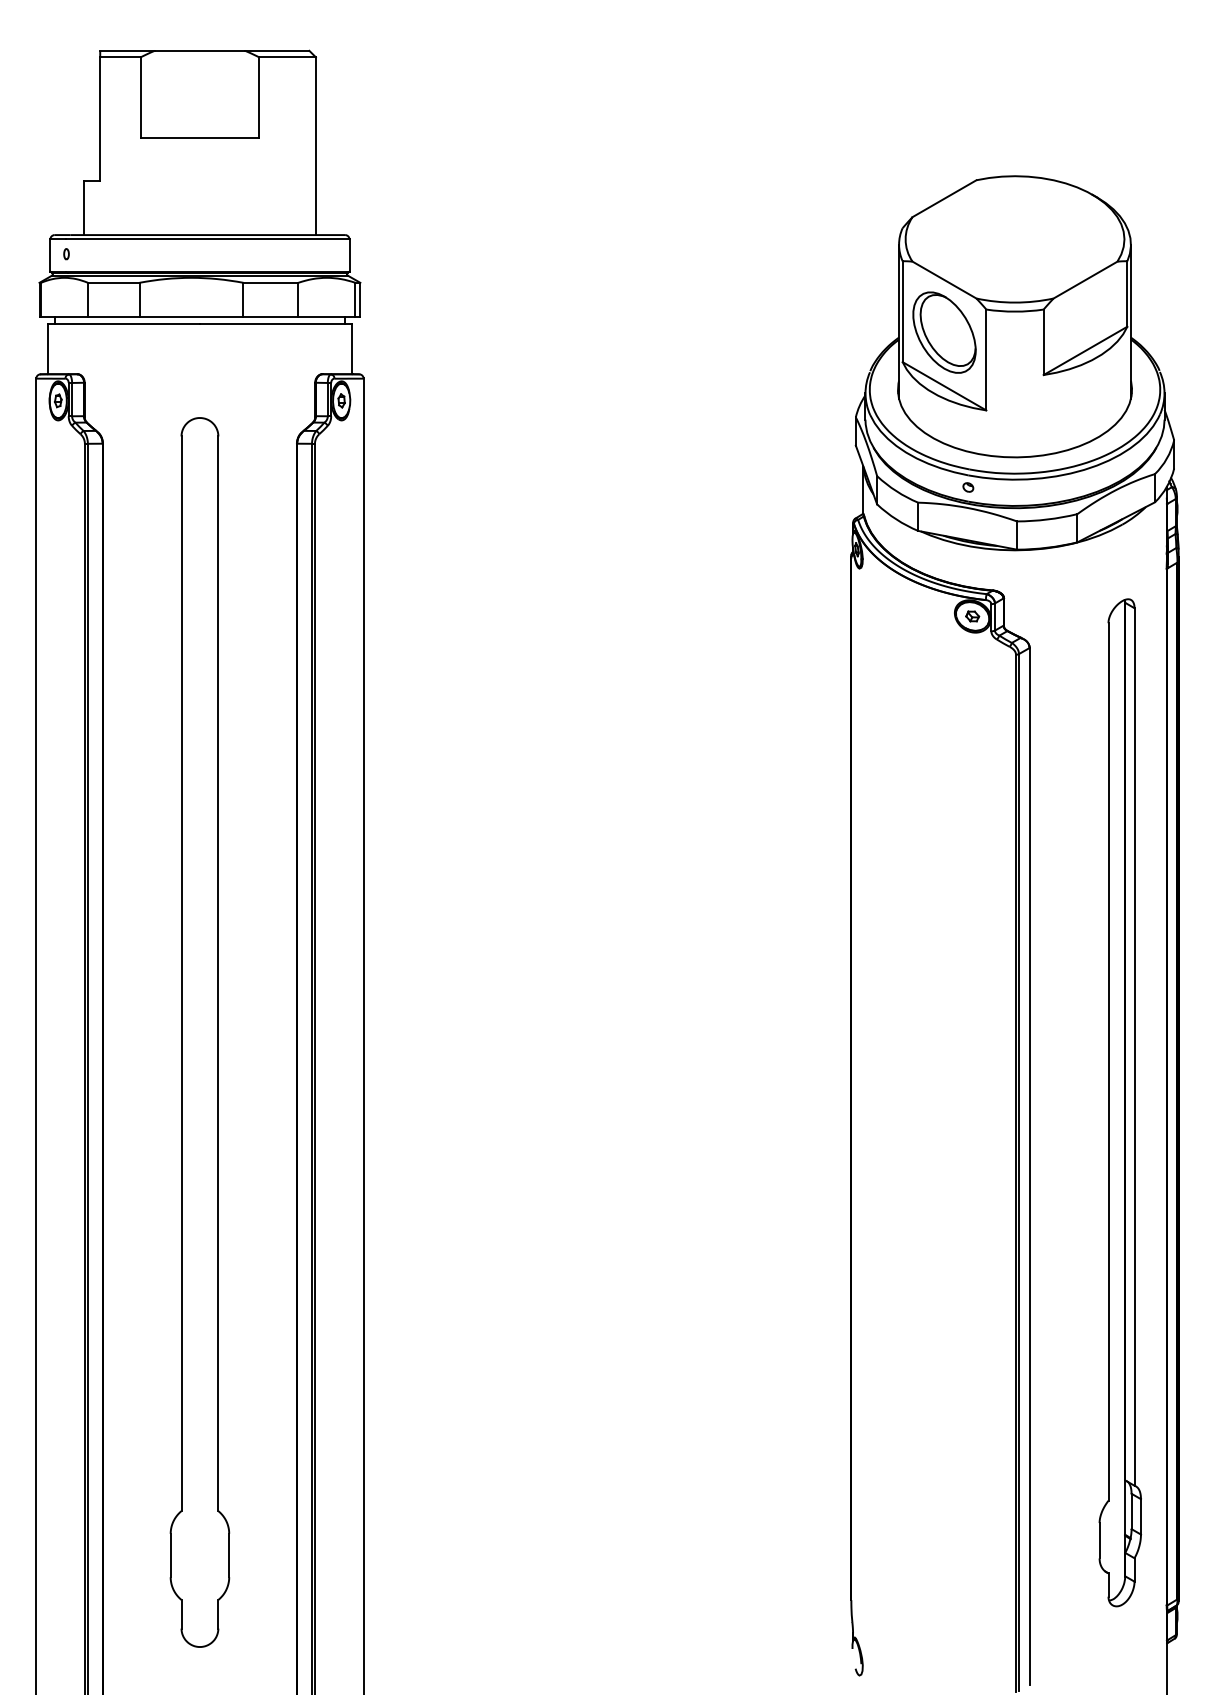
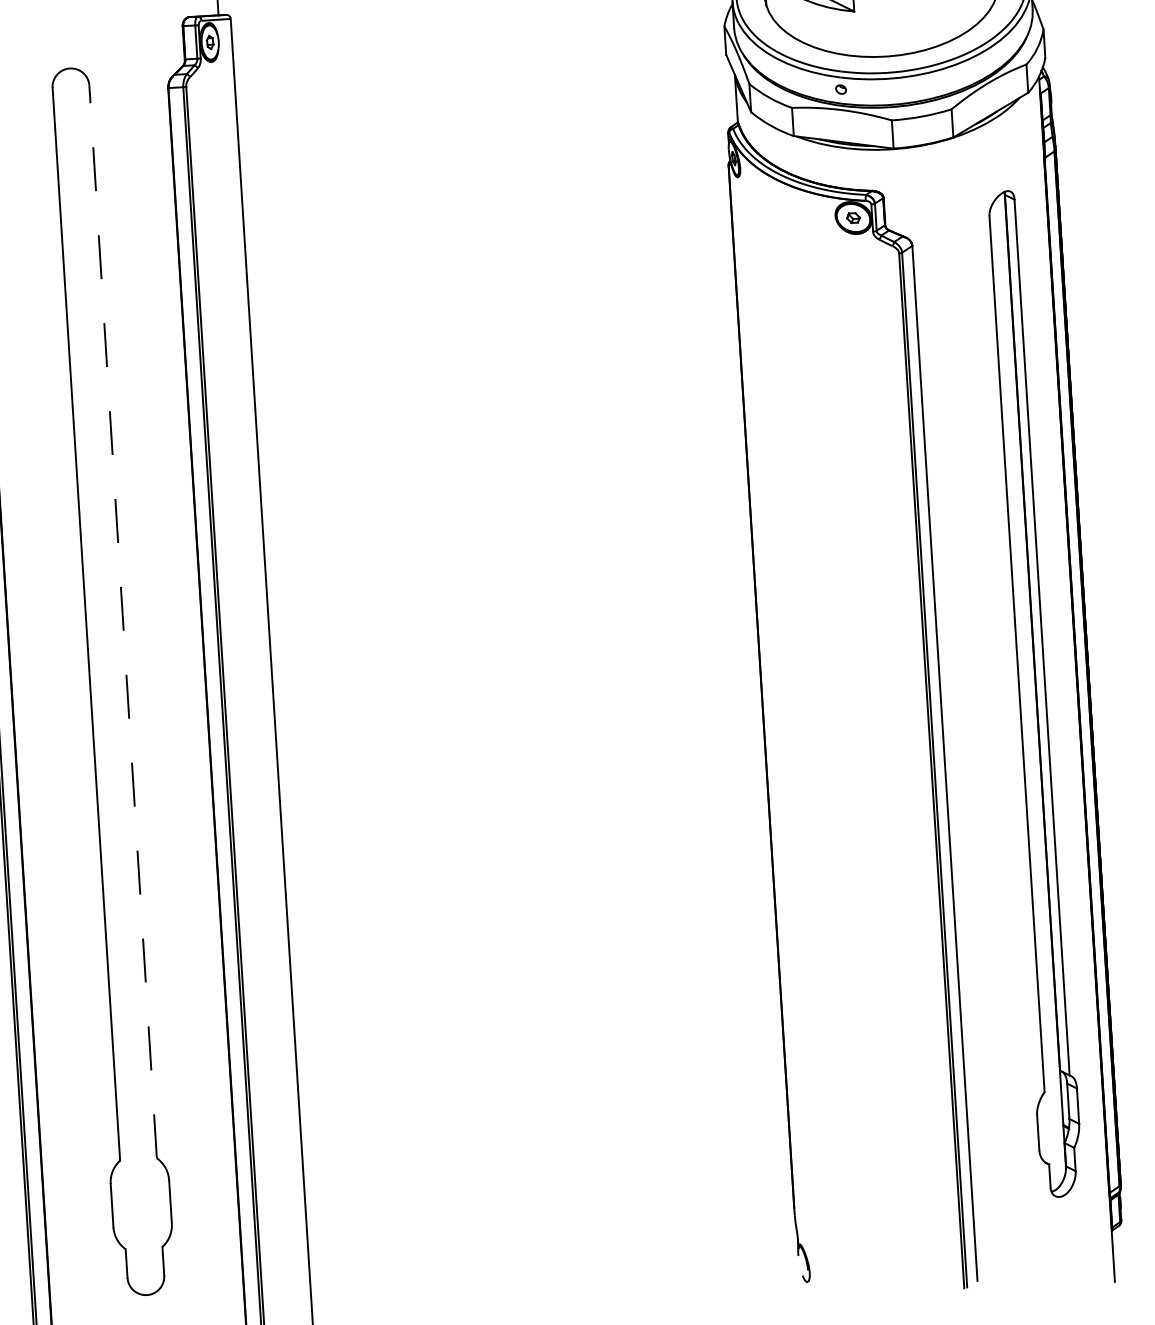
line: (218, 973) -> (123, 621), solid -> dashed

